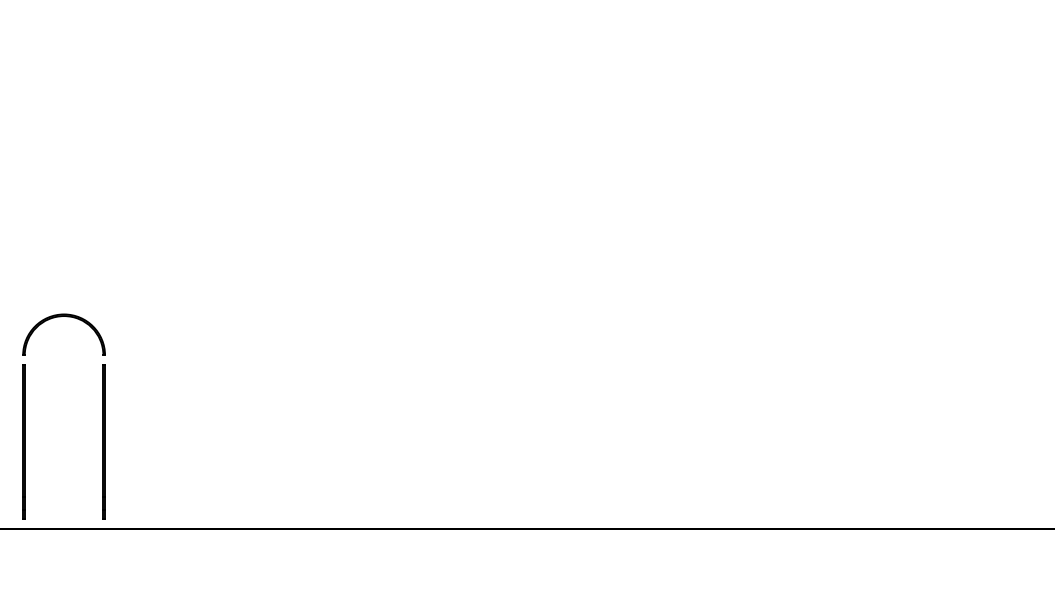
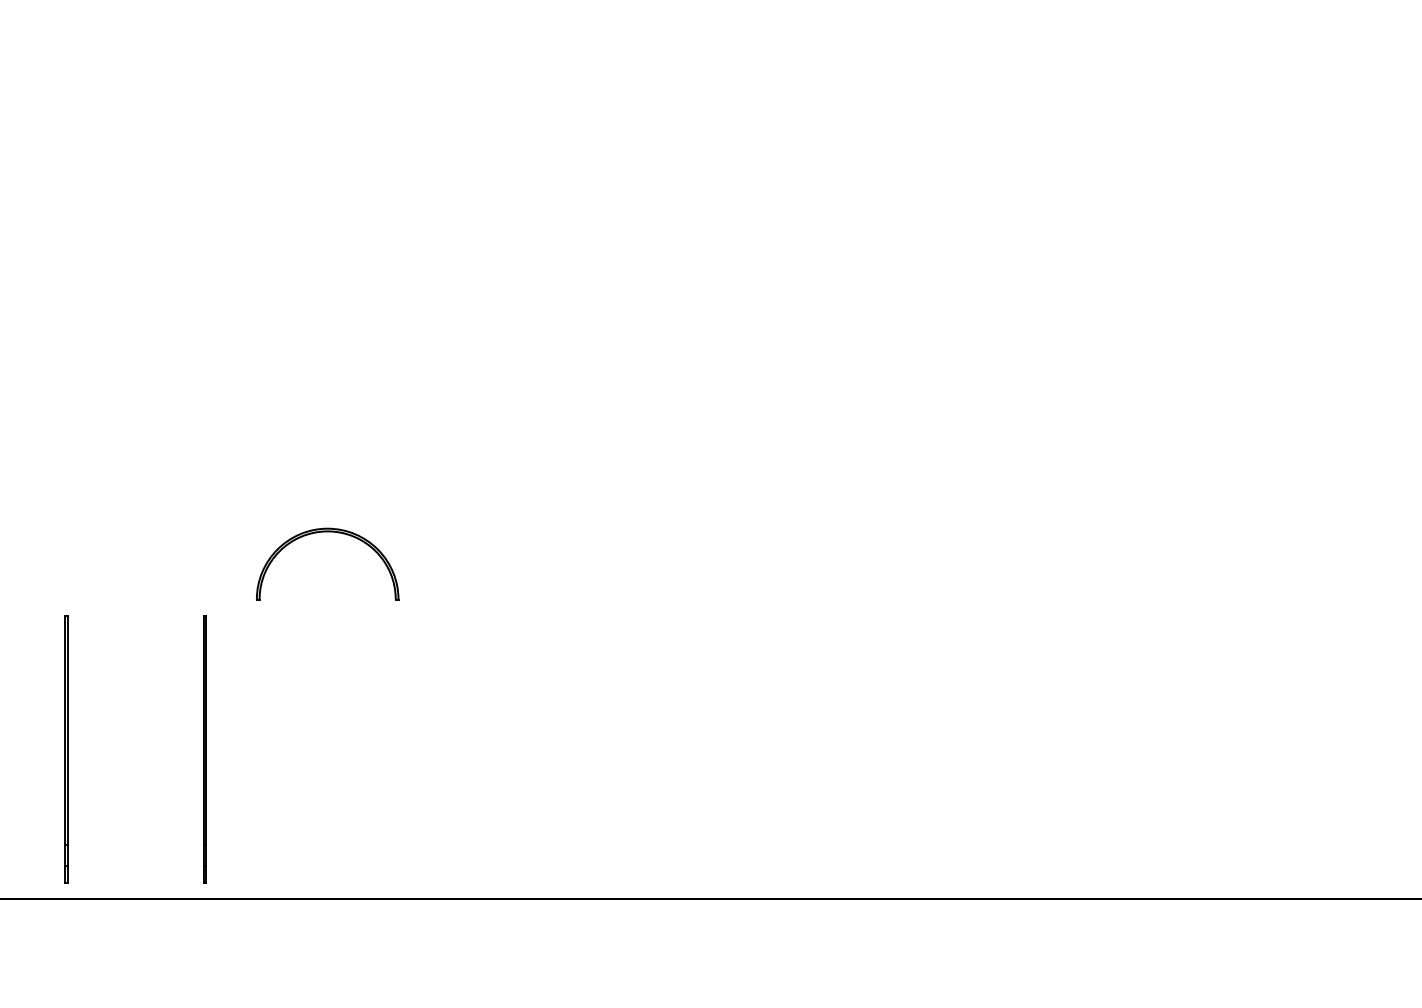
part: (61, 317) -> (323, 533), moved

